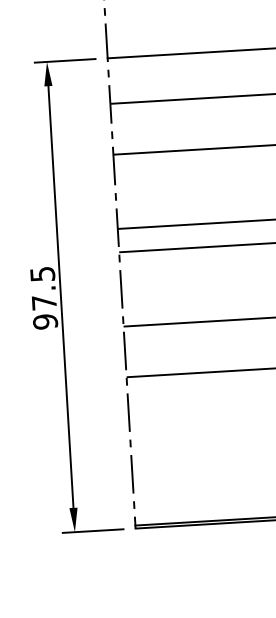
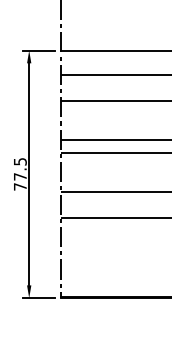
text: (43, 321) -> (19, 186), 97.5 -> 77.5

